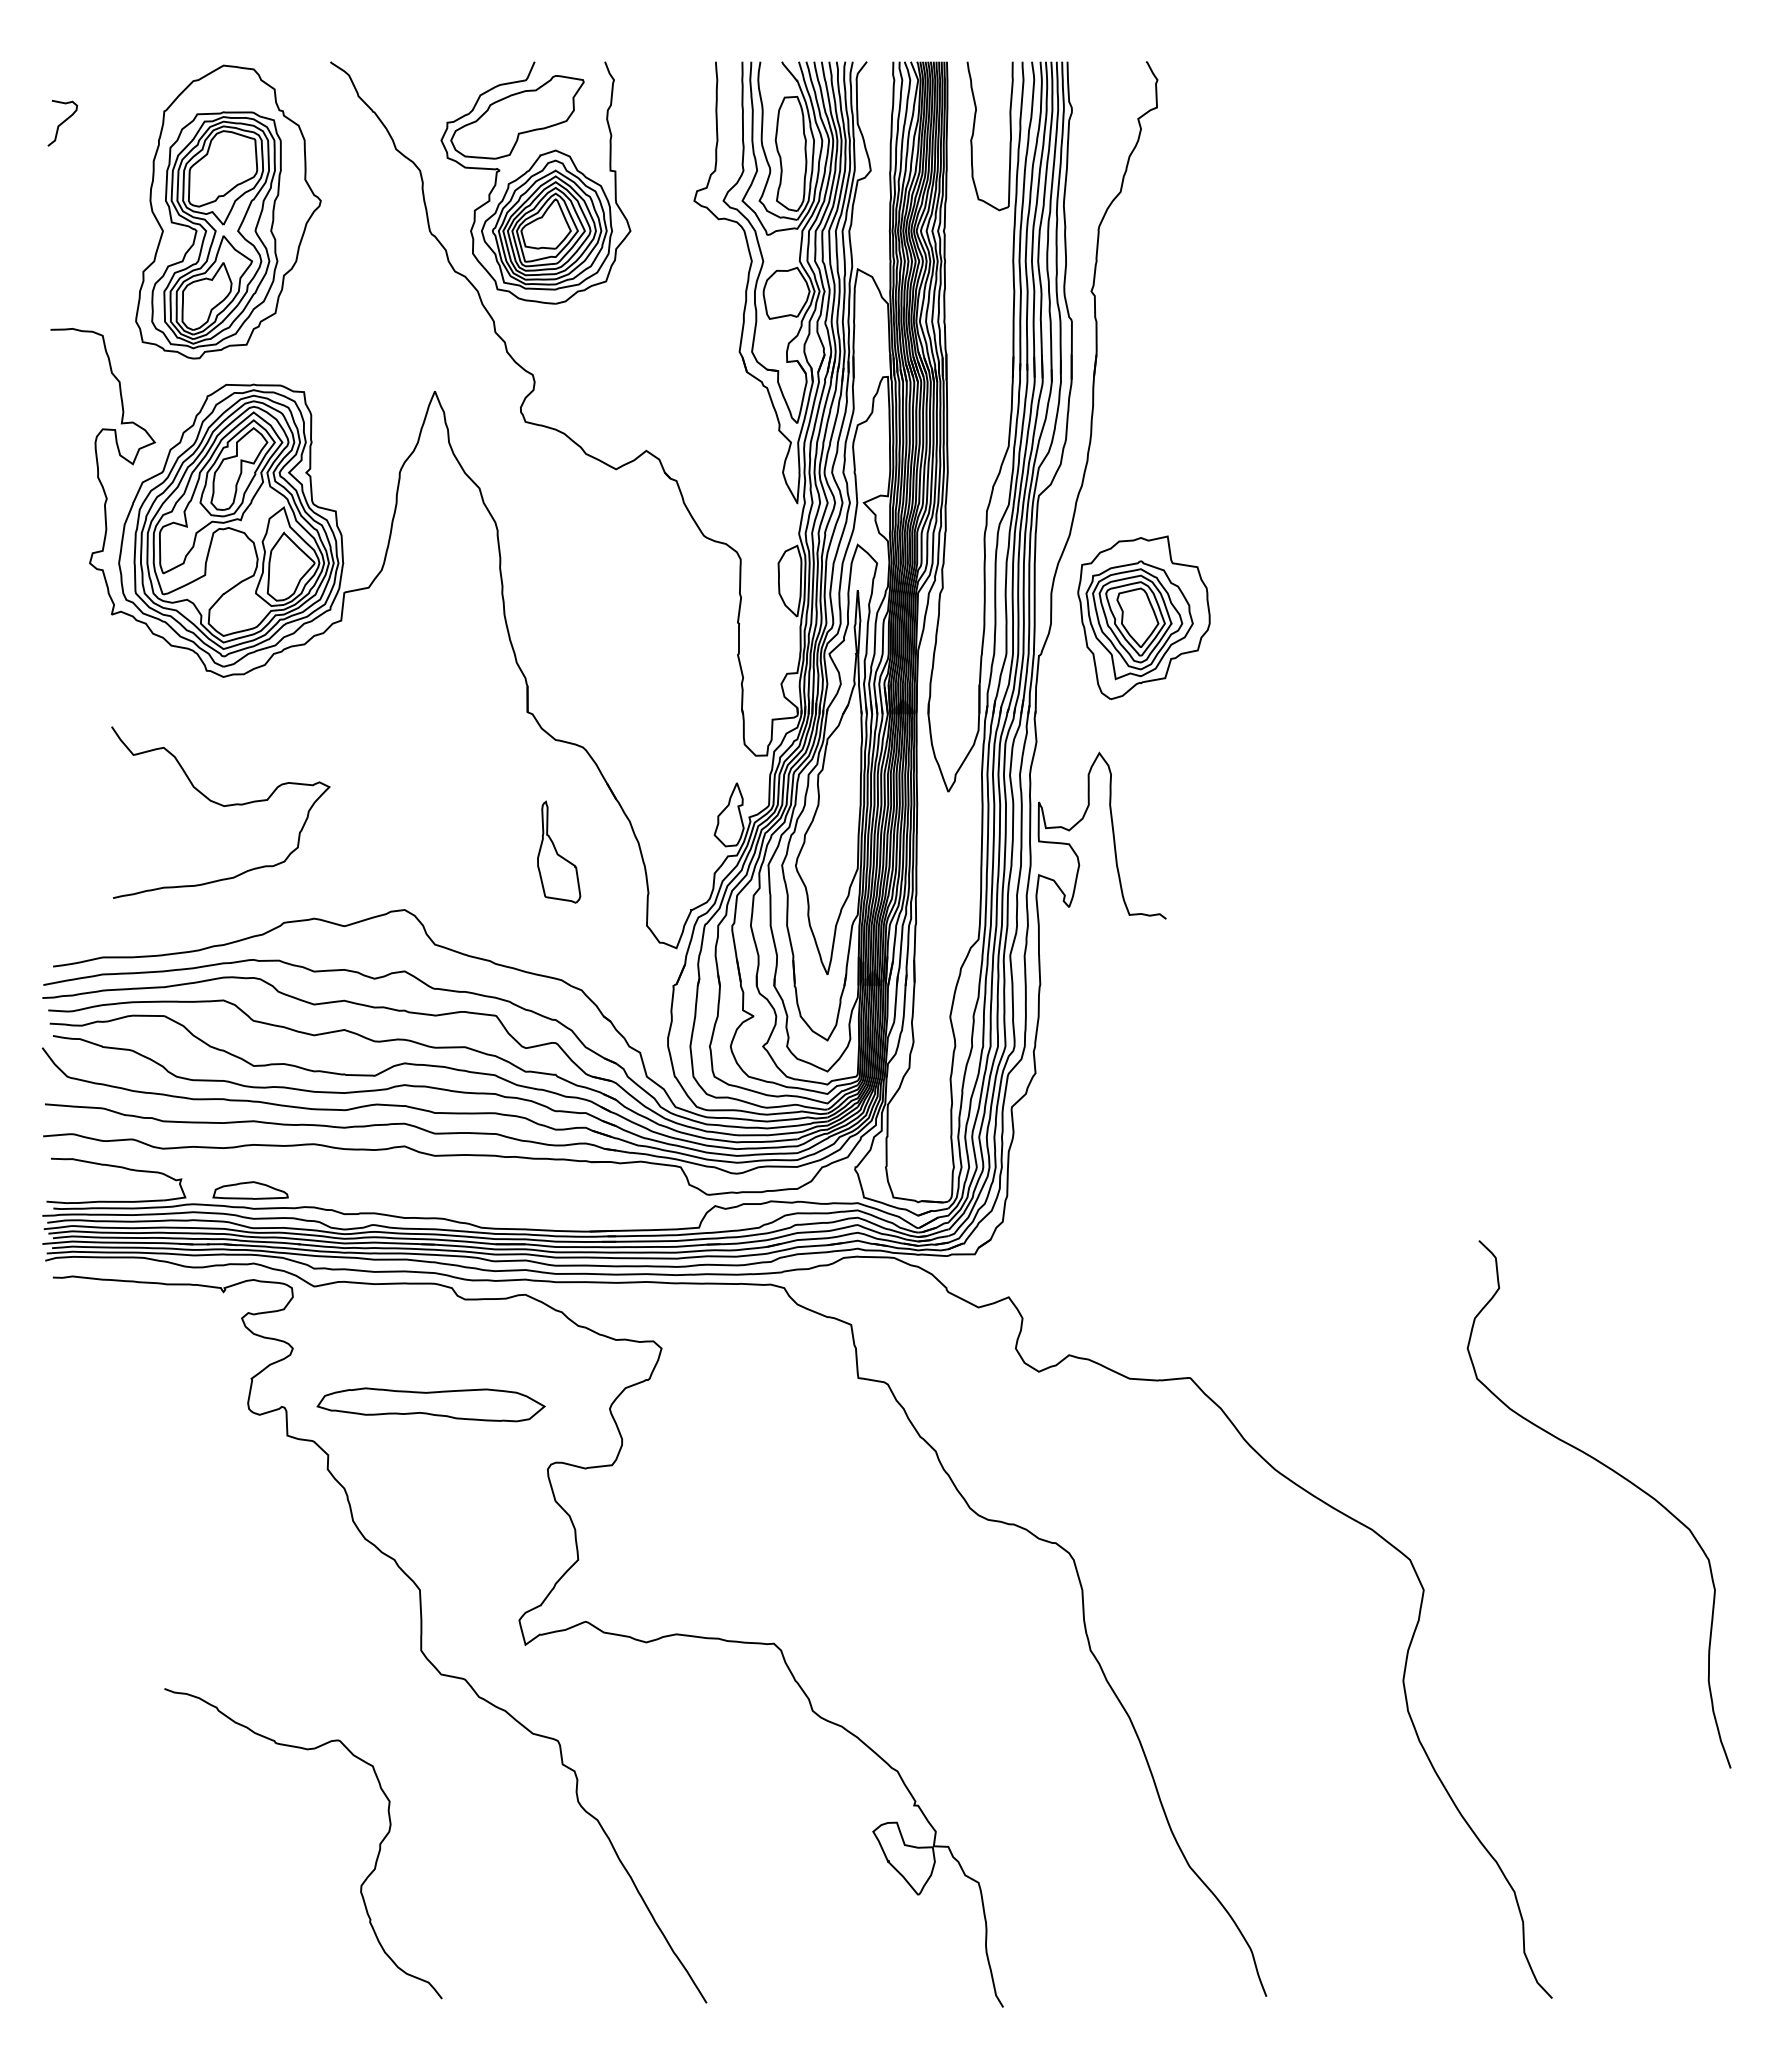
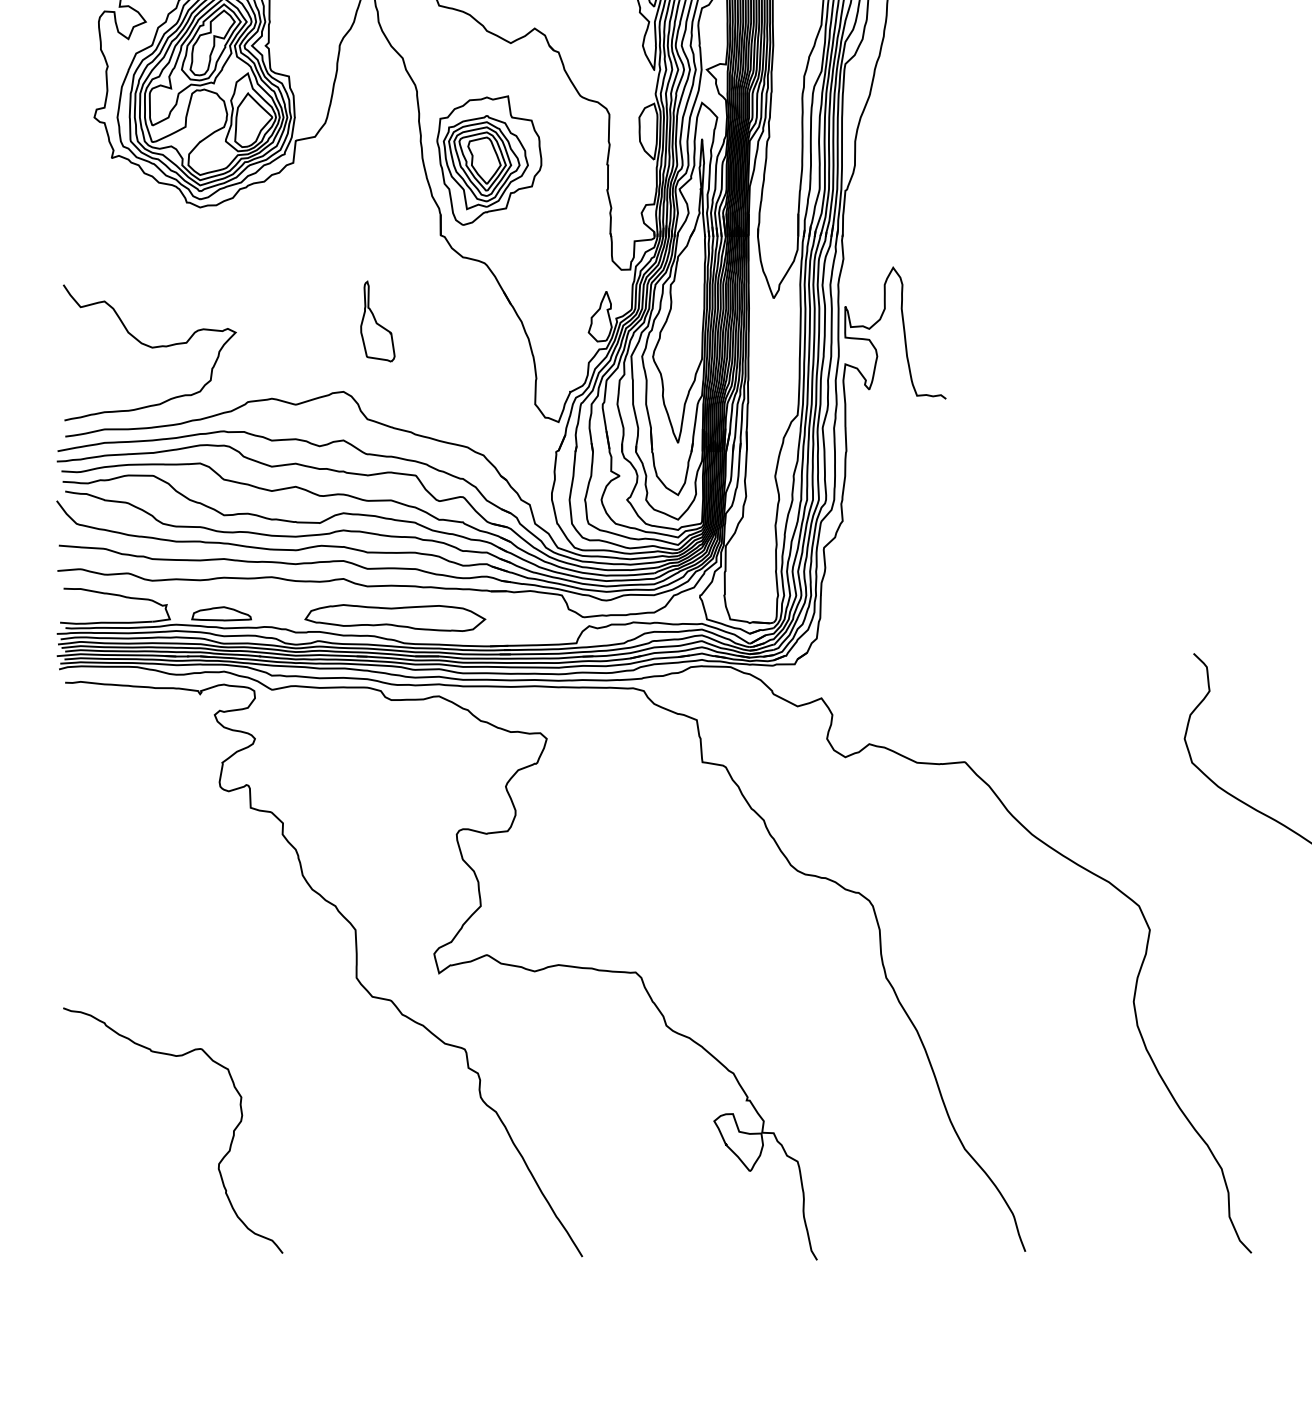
part: (1143, 617) -> (488, 160), moved
curve: (221, 806) -> (150, 347), moved
part: (559, 851) -> (378, 321), moved
part: (430, 1404) -> (394, 617), moved
curve: (362, 1882) -> (219, 1161), moved

